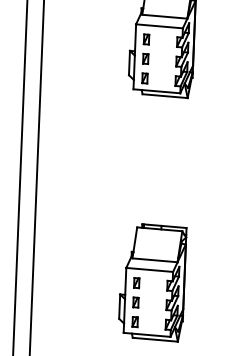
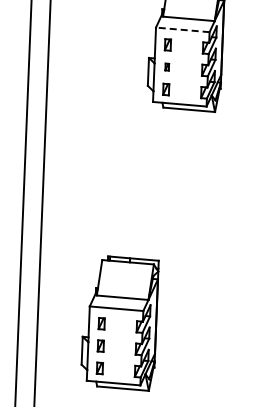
line: (159, 25) -> (182, 29), solid -> dashed
part: (146, 58) -> (167, 66), size x0.6
part: (152, 282) -> (119, 323), moved

